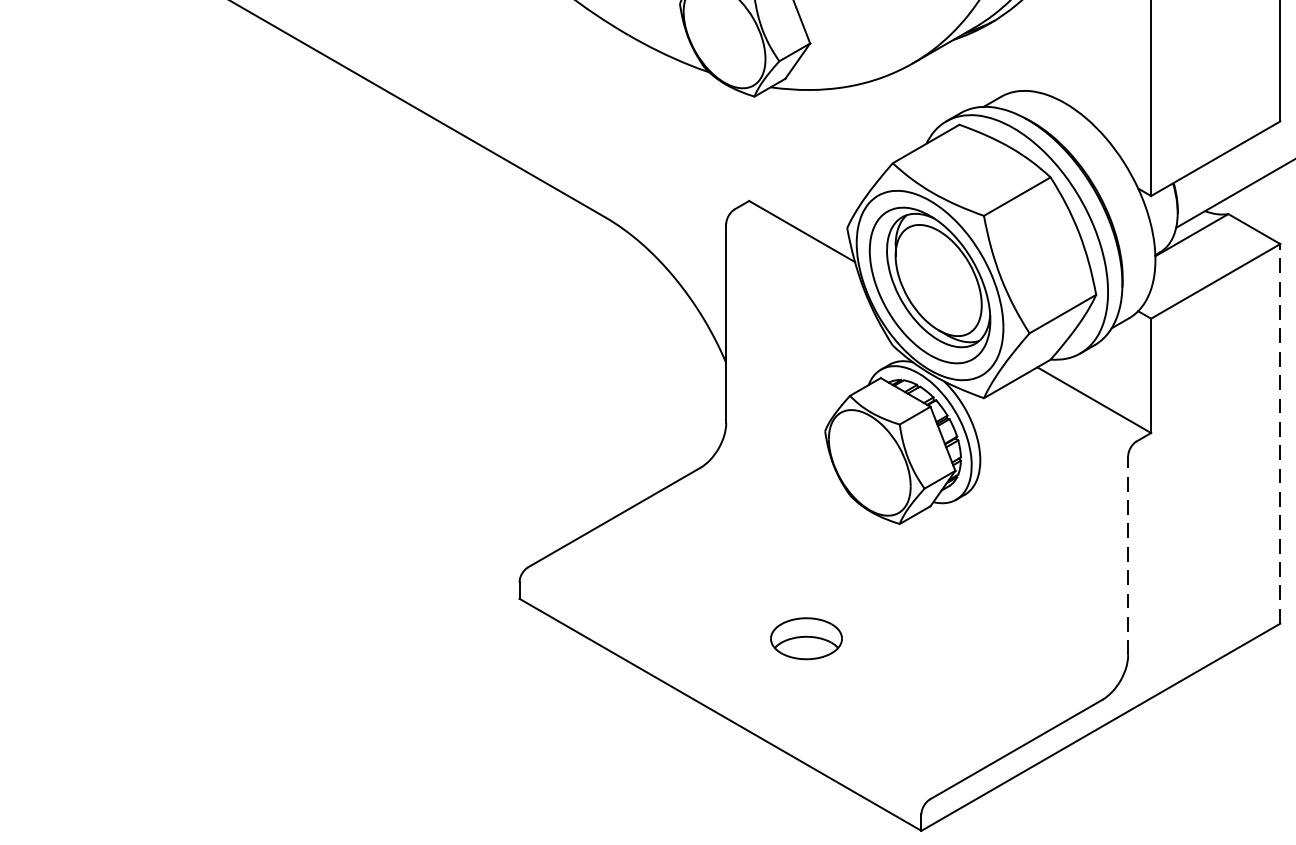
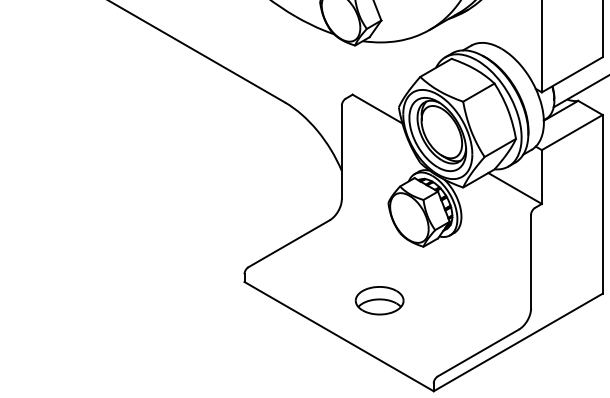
line: (1279, 432) -> (602, 203), dashed -> solid
line: (1129, 555) -> (531, 261), dashed -> solid
part: (806, 638) -> (379, 300), size x1.43

